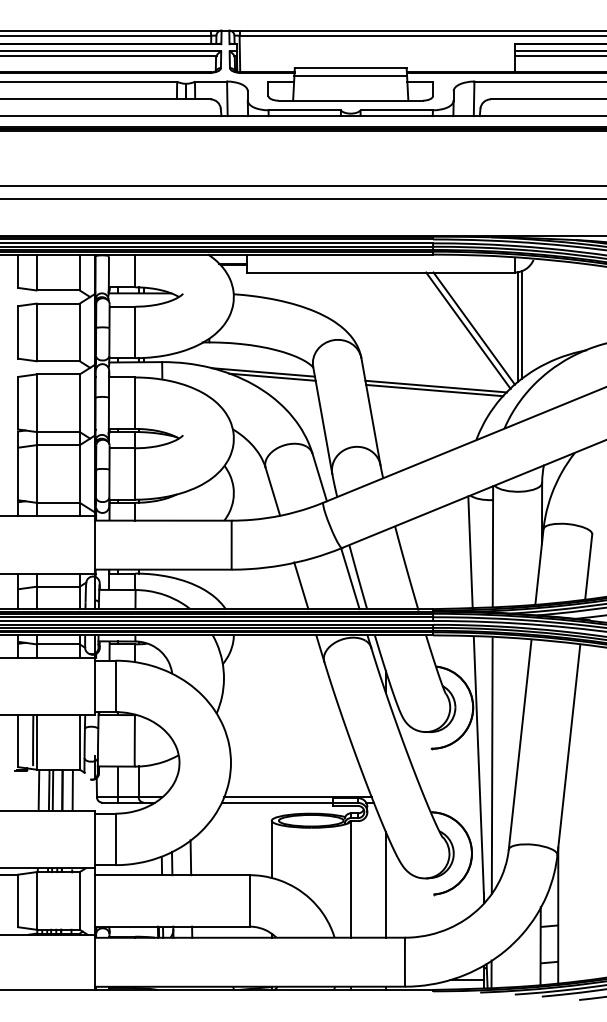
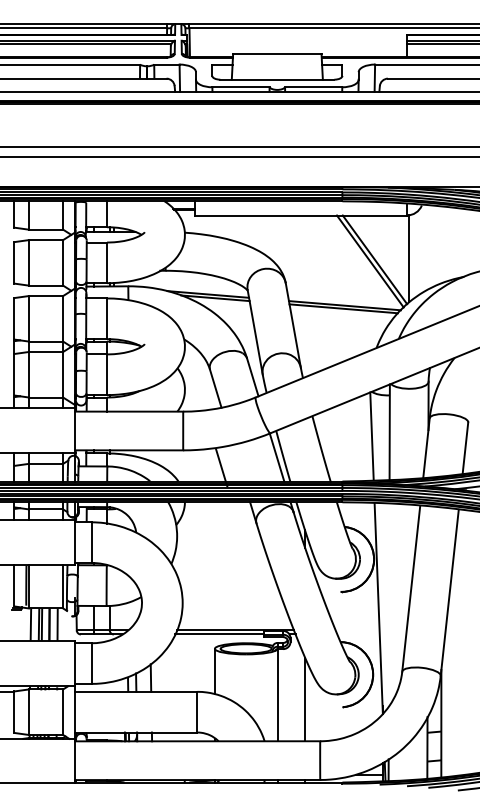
line: (350, 75) -> (277, 59), removed
line: (521, 325) -> (412, 257), removed
line: (301, 585) -> (221, 467), moved
line: (491, 765) -> (388, 605), removed

